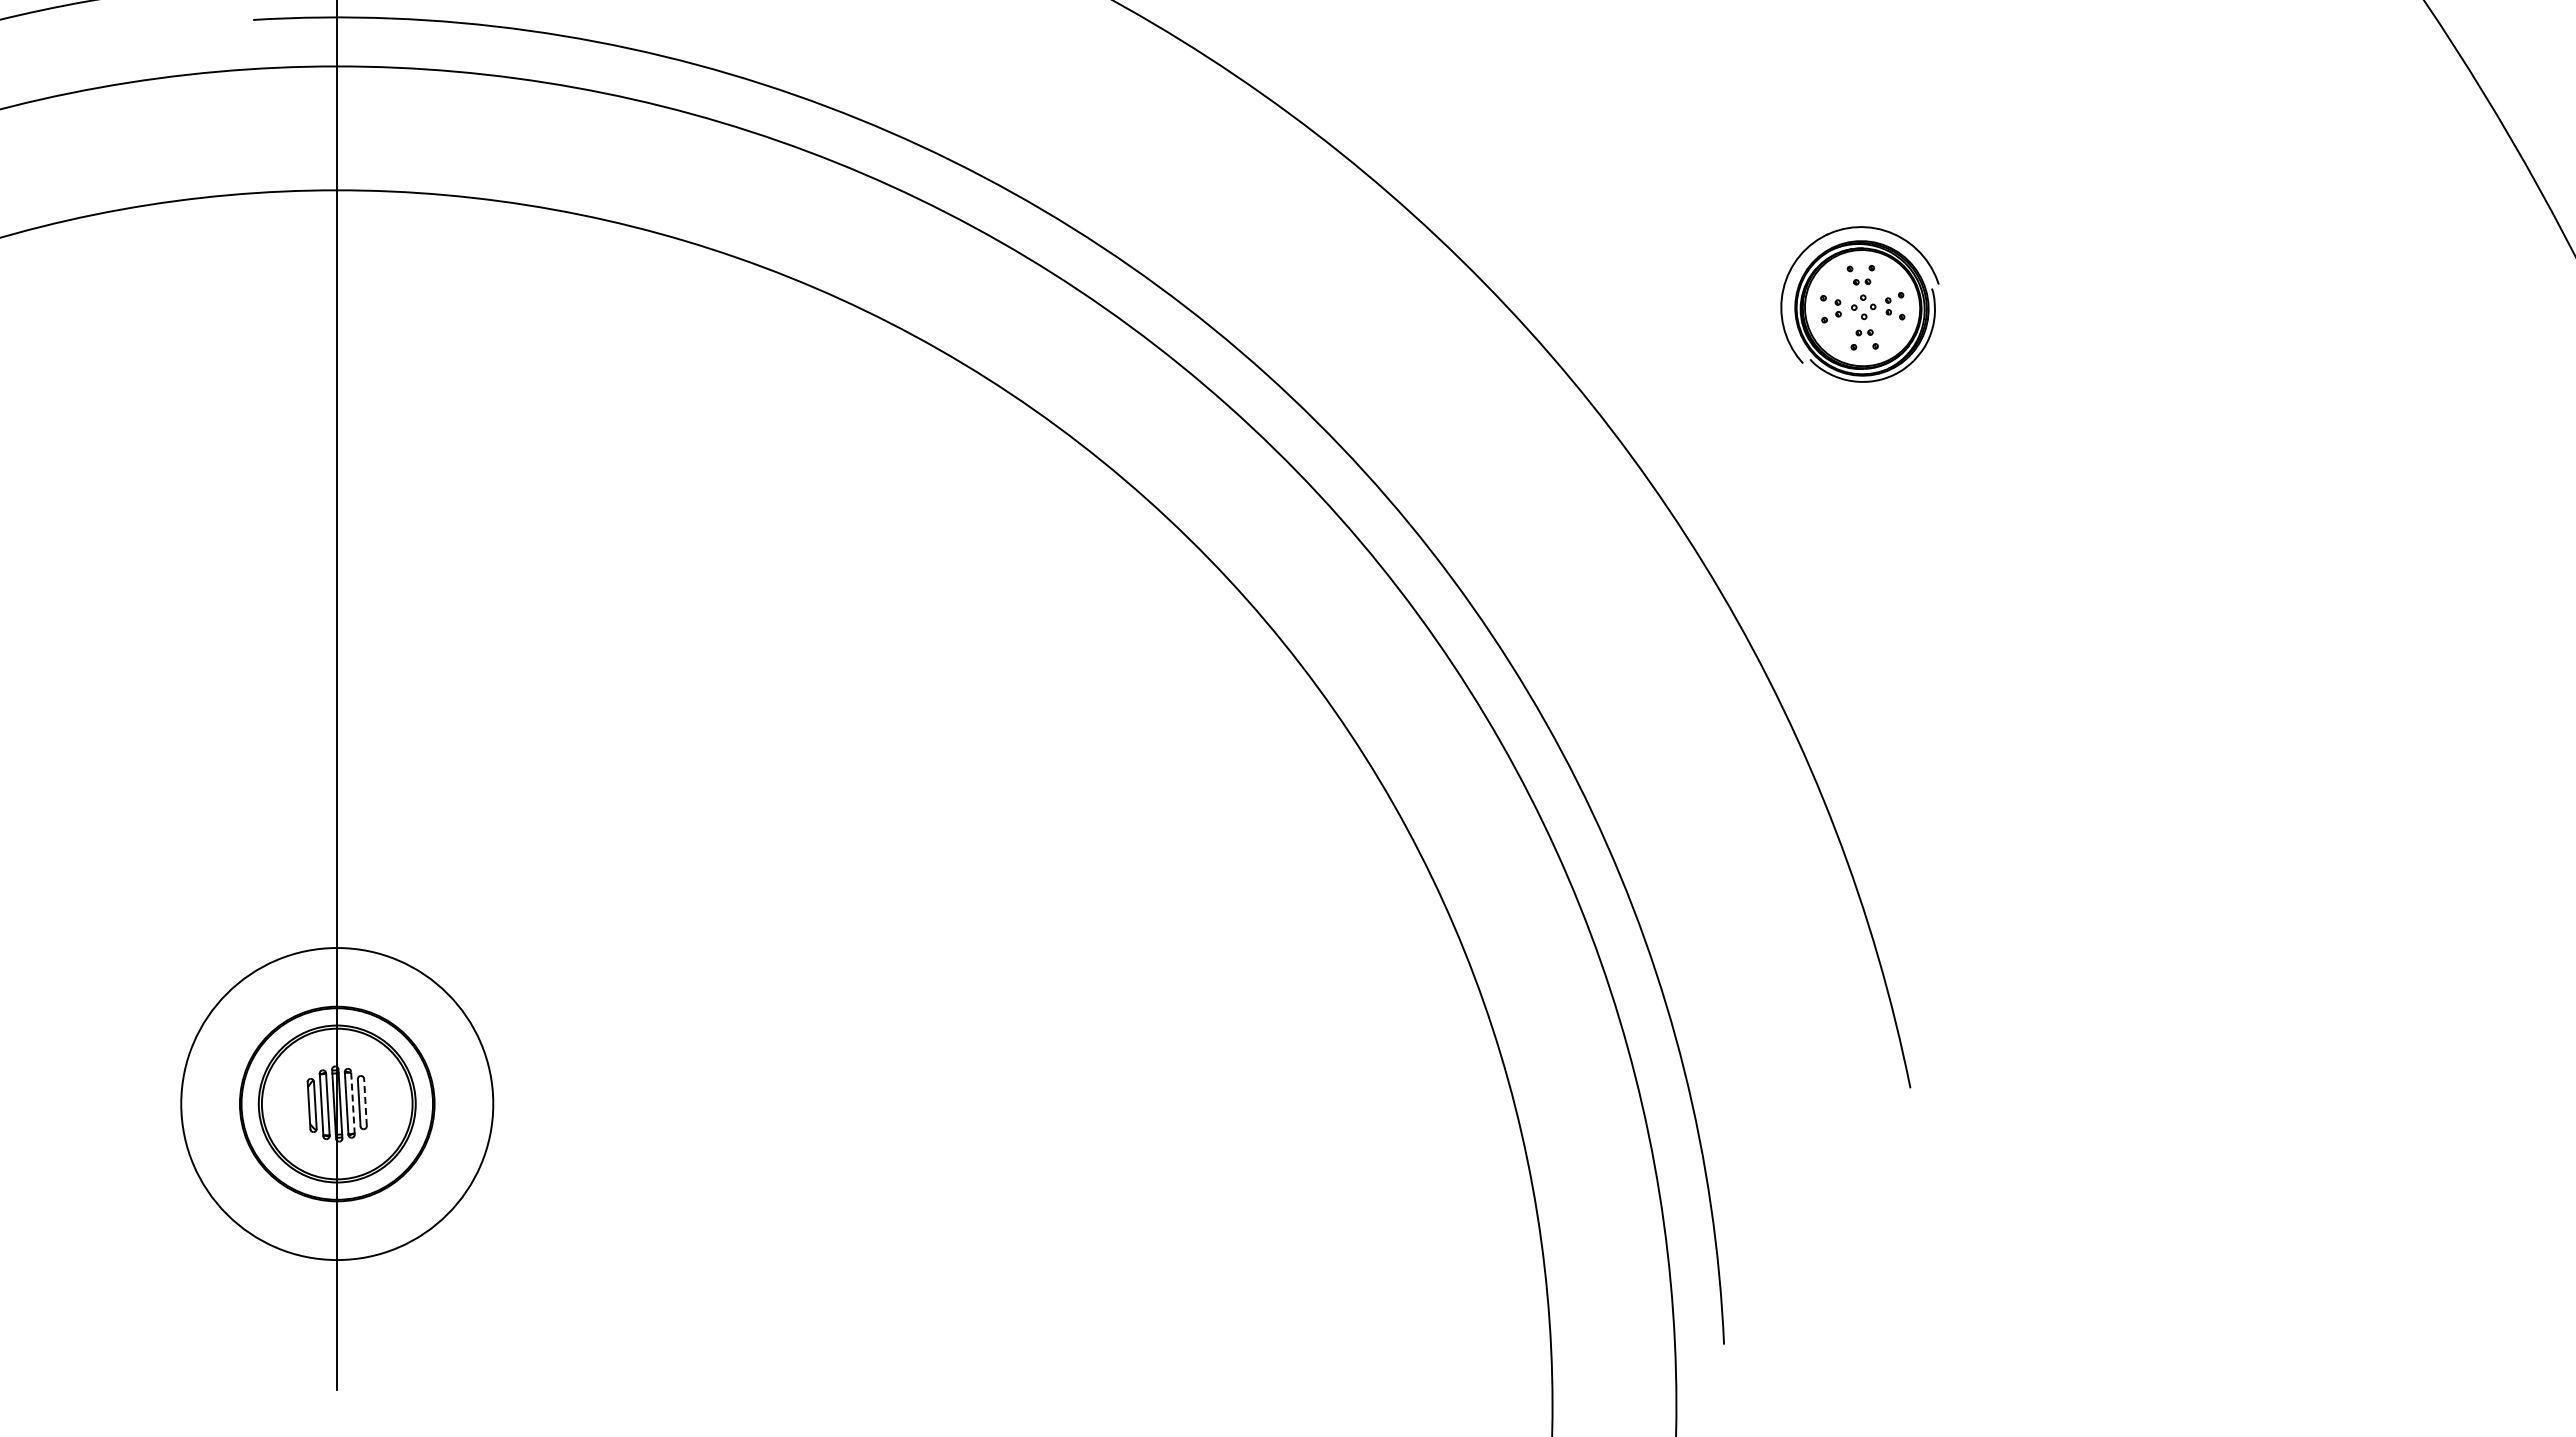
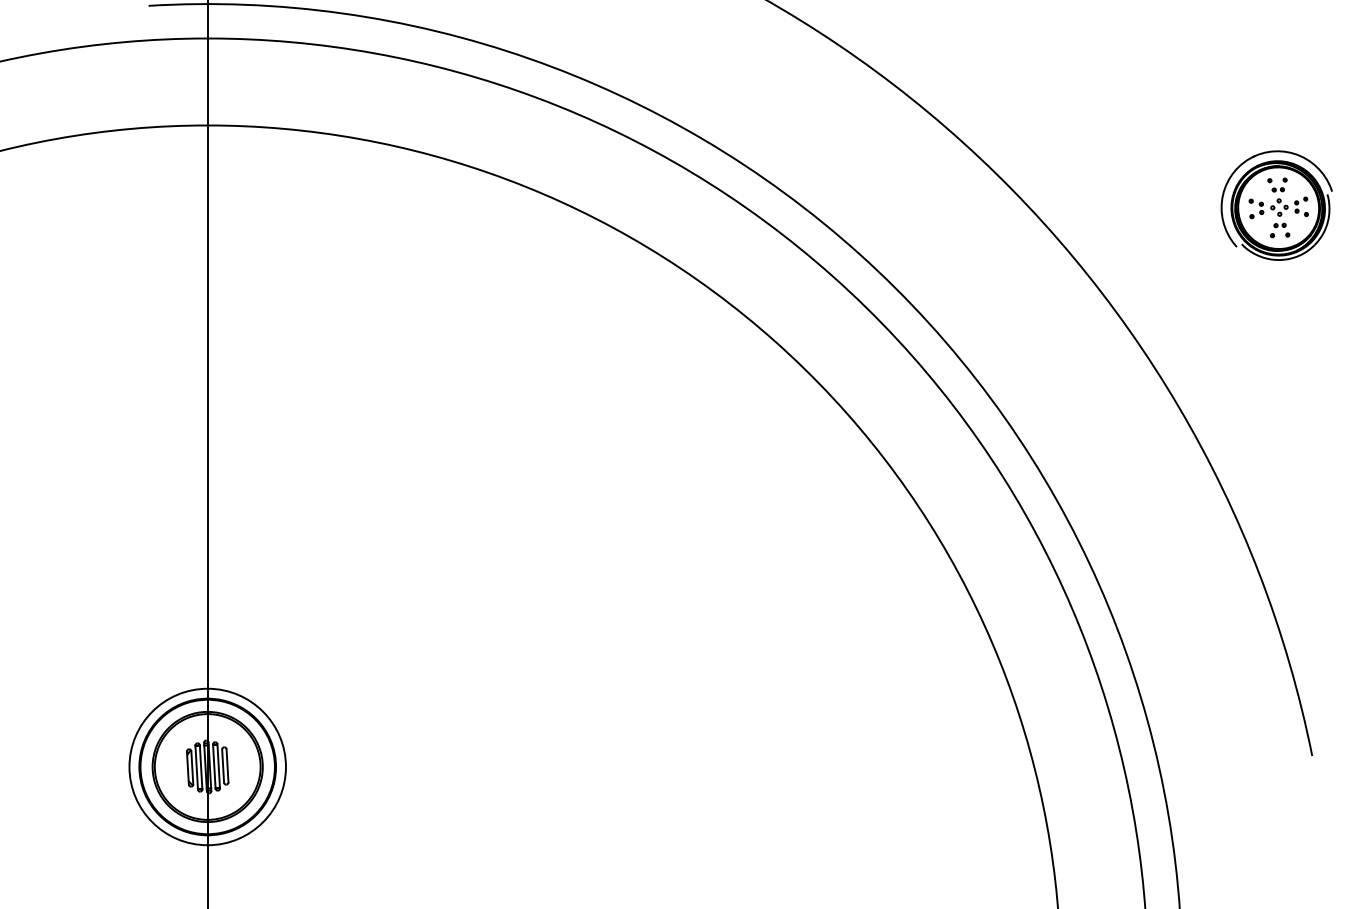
line: (352, 1102) -> (218, 765), dashed -> solid
line: (365, 1102) -> (227, 765), dashed -> solid
circle: (336, 1103) -> (207, 766), size x0.71

